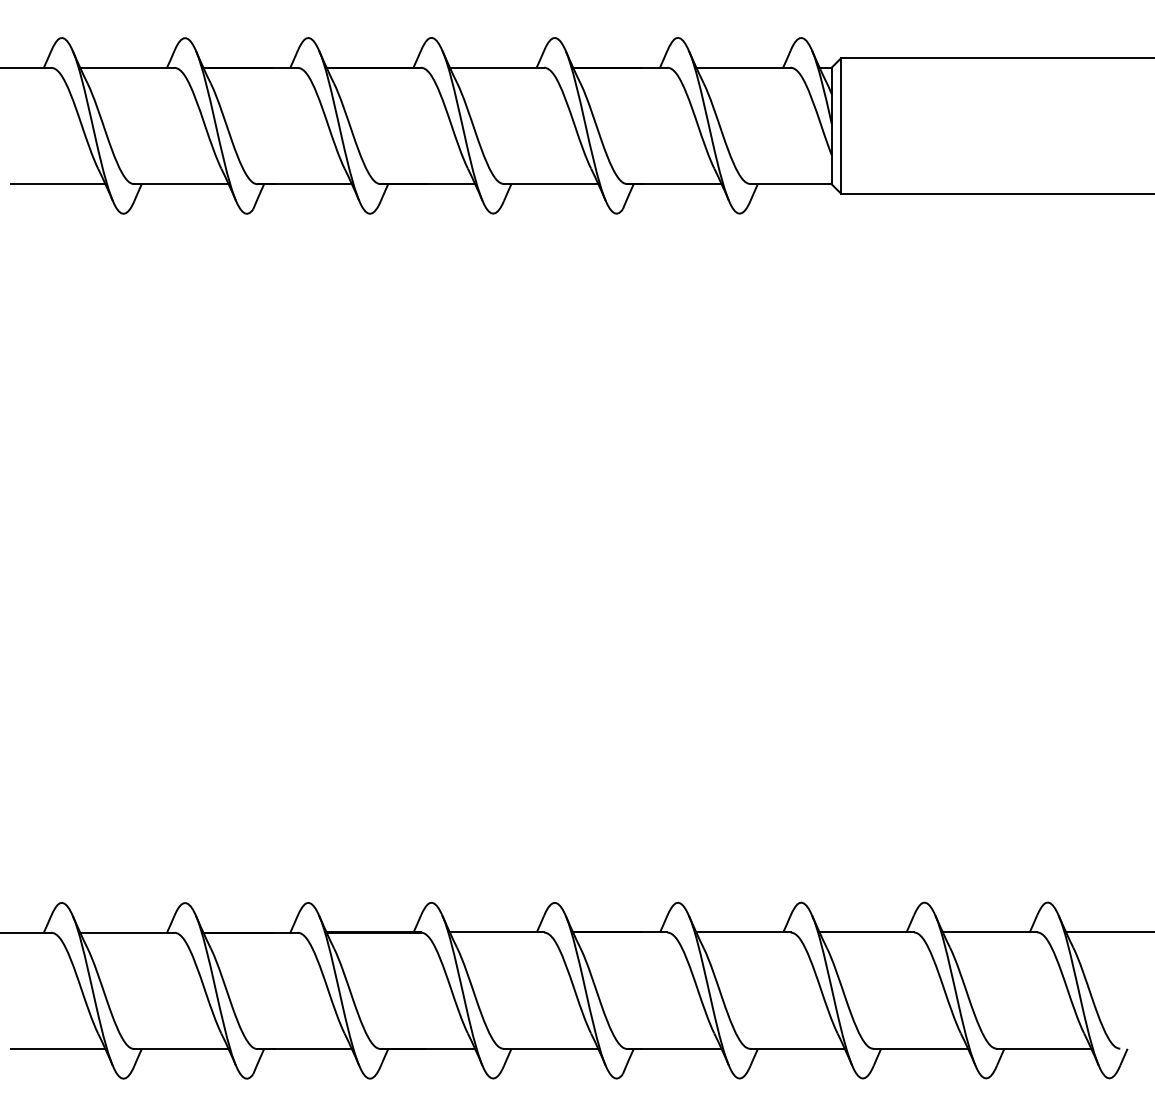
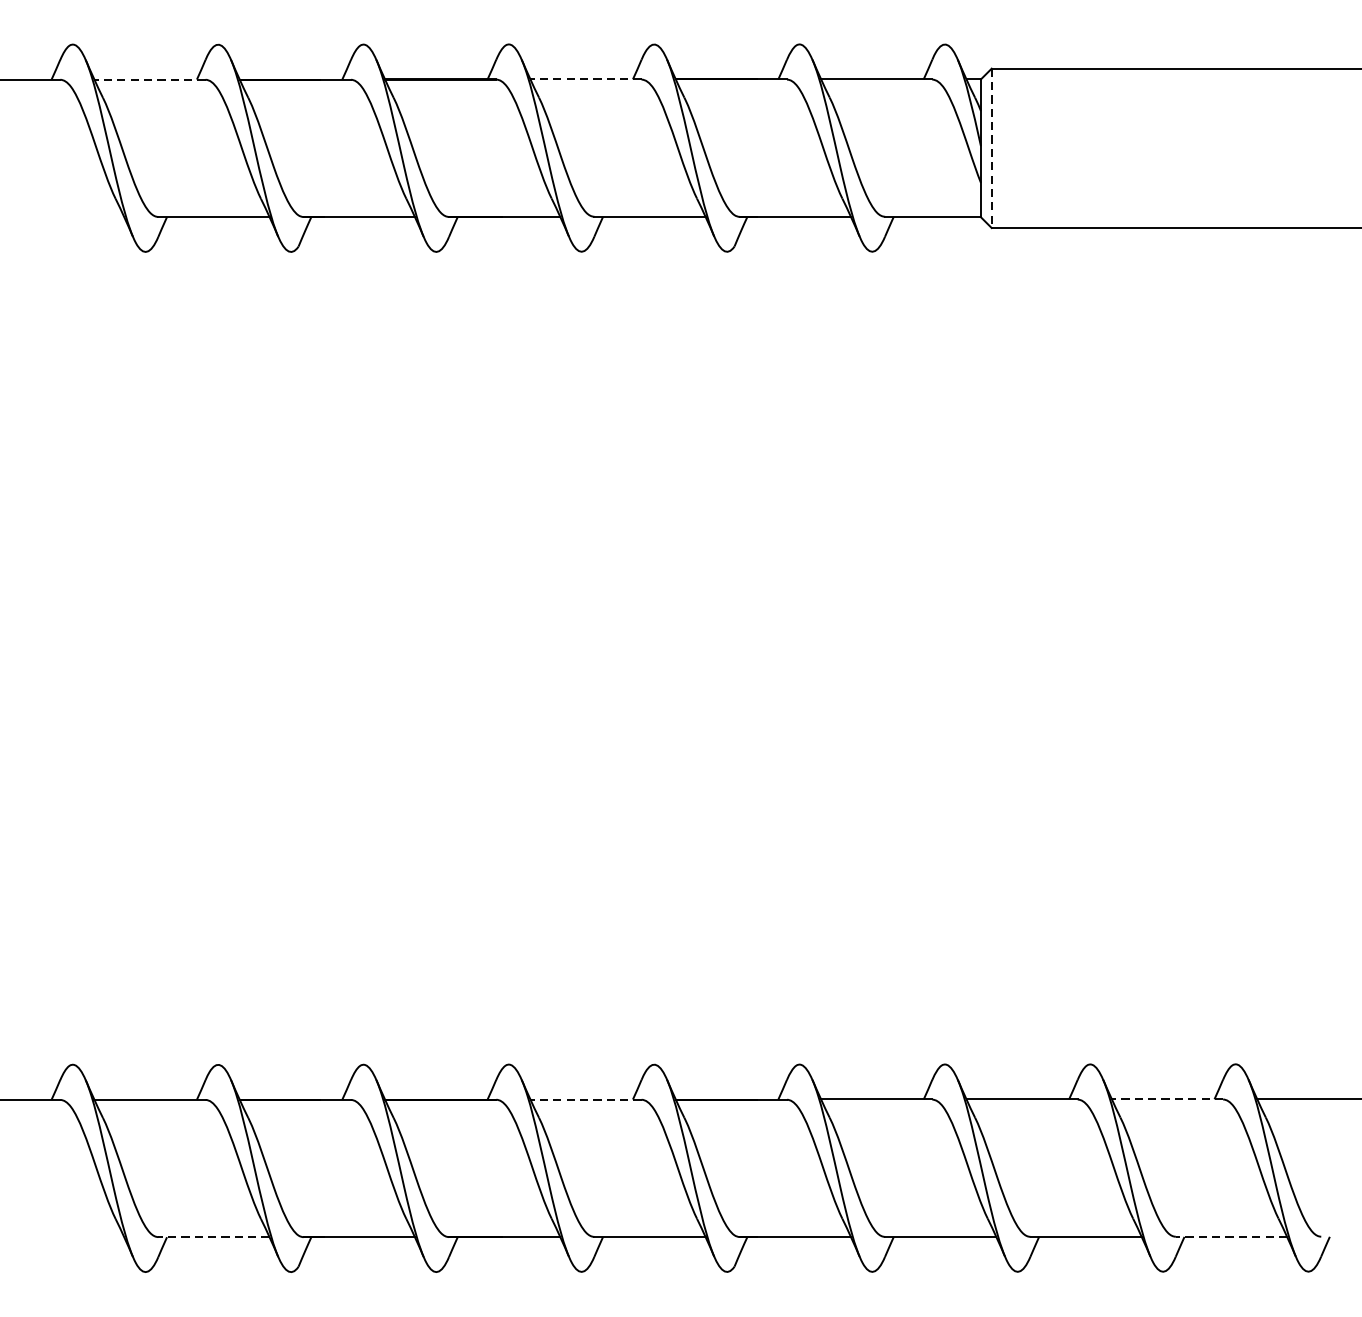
line: (126, 67) -> (149, 79), solid -> dashed
line: (496, 67) -> (585, 79), solid -> dashed
line: (840, 125) -> (991, 147), solid -> dashed
line: (58, 184) -> (68, 217), removed
line: (496, 932) -> (585, 1099), solid -> dashed
line: (989, 932) -> (1166, 1099), solid -> dashed
line: (1043, 1048) -> (1230, 1236), solid -> dashed
line: (58, 1049) -> (68, 1237), removed
line: (181, 1049) -> (213, 1237), solid -> dashed

